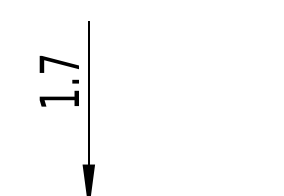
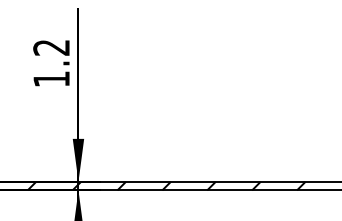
text: (59, 64) -> (51, 47), 1.7 -> 1.2

